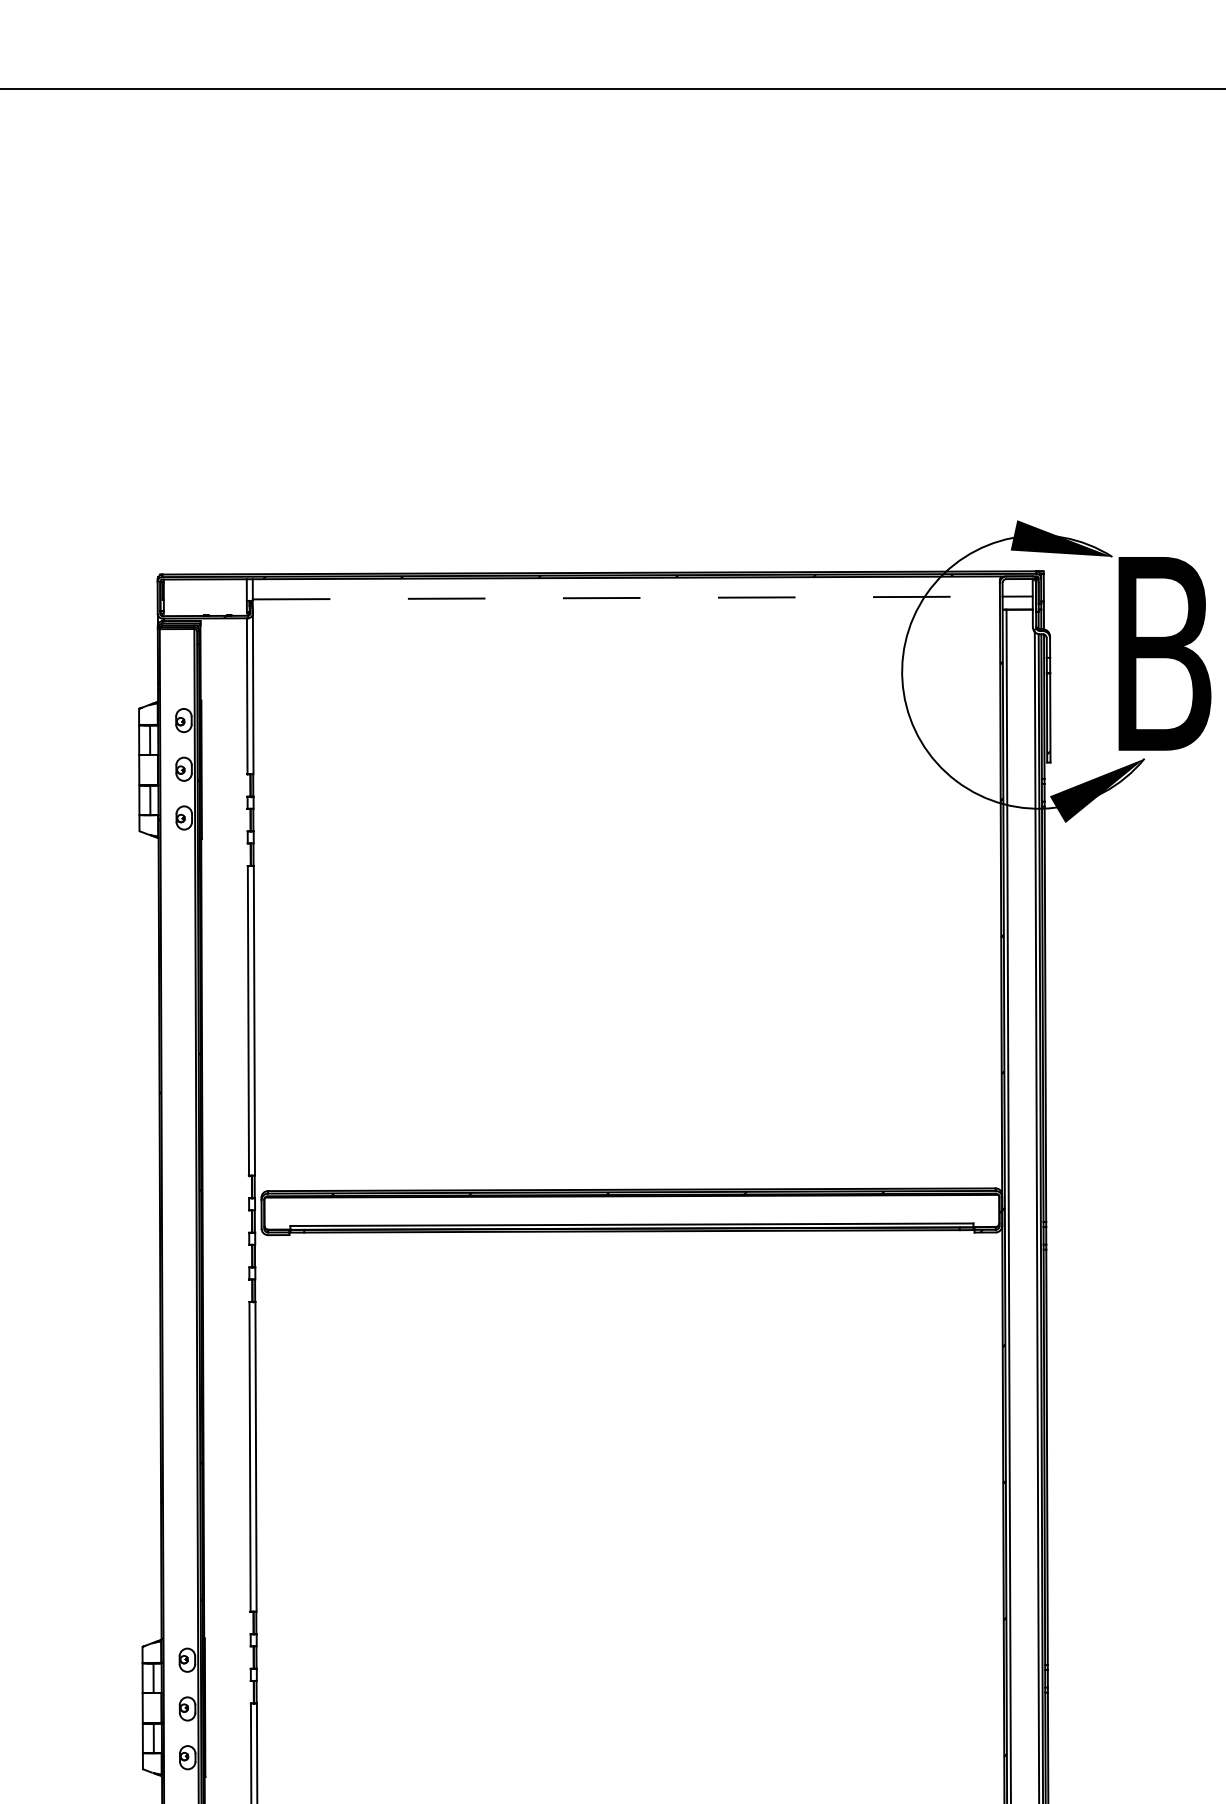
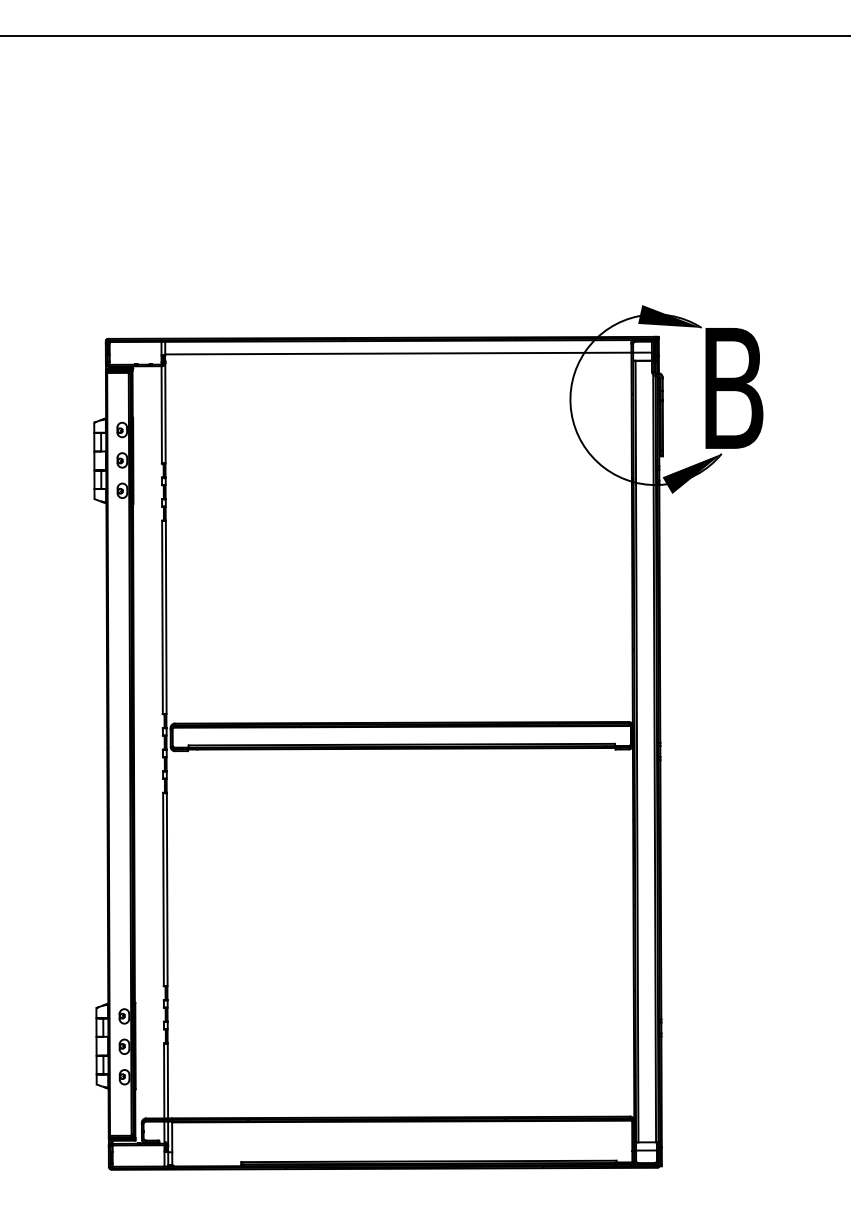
line: (626, 597) -> (398, 353), dashed -> solid

